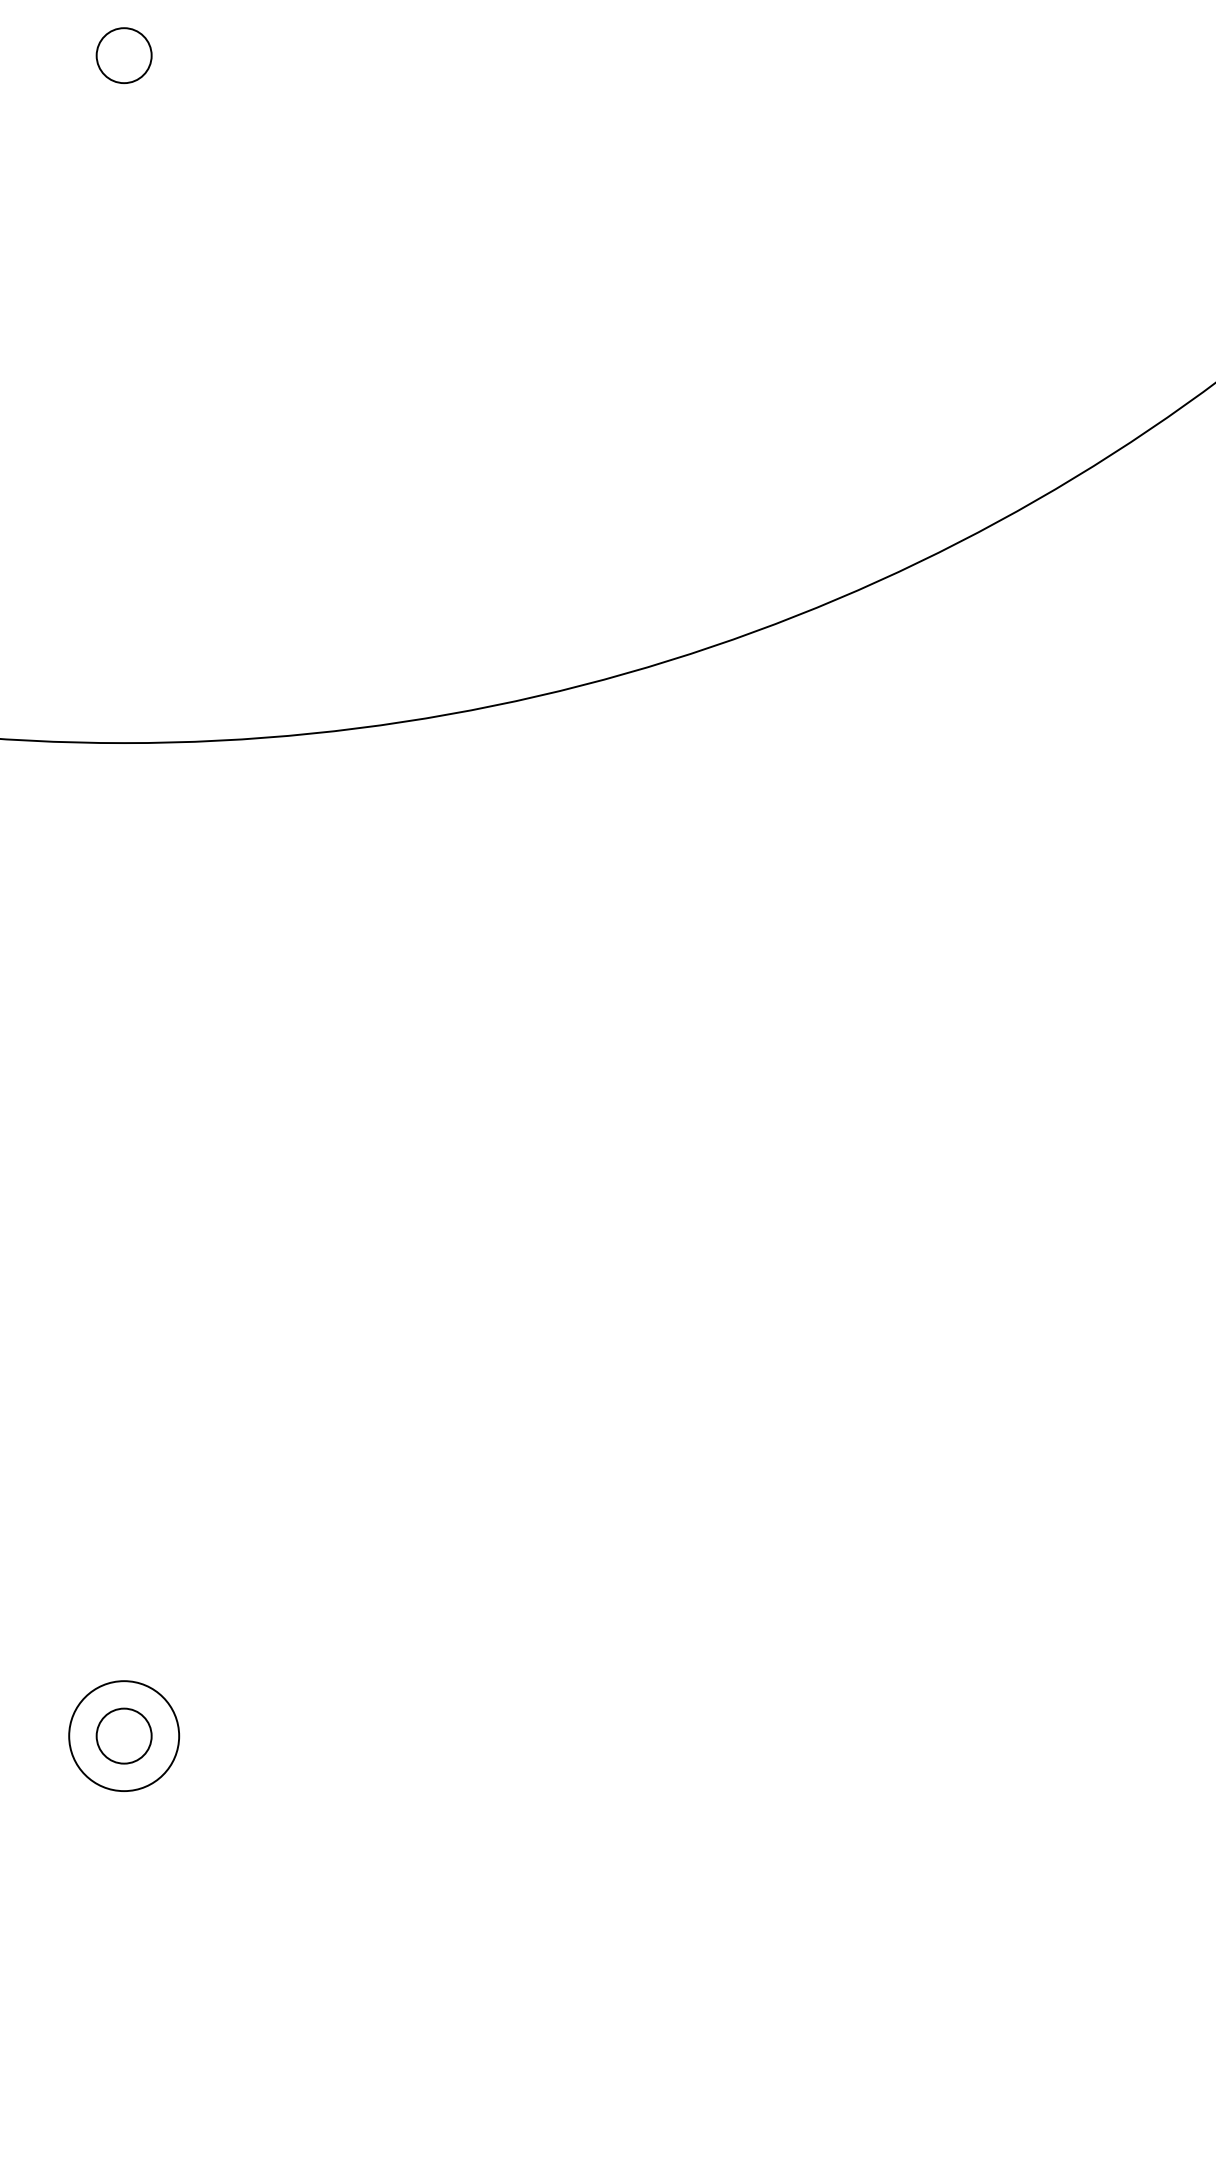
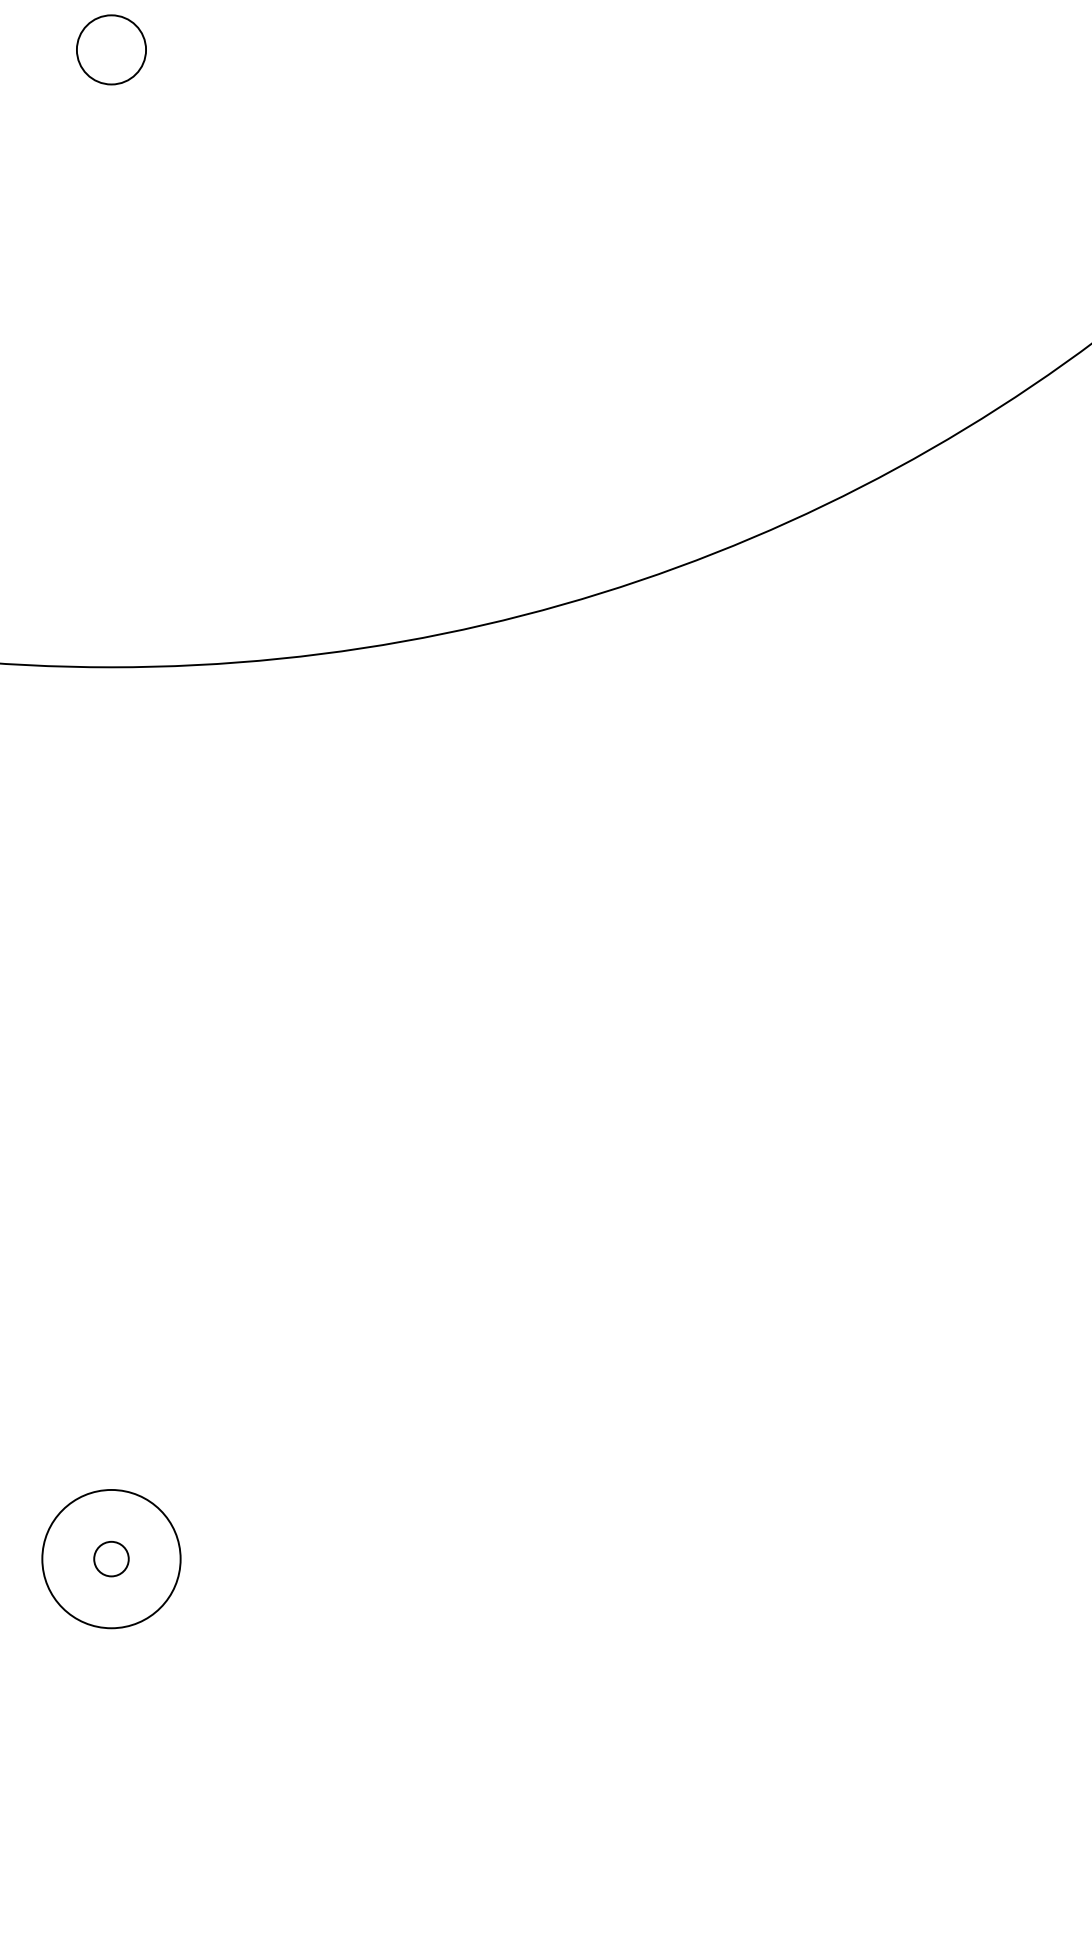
circle: (124, 55) -> (111, 49), size x1.4
circle: (124, 1735) -> (111, 1558), size x0.7
circle: (124, 1735) -> (111, 1558), size x1.4

